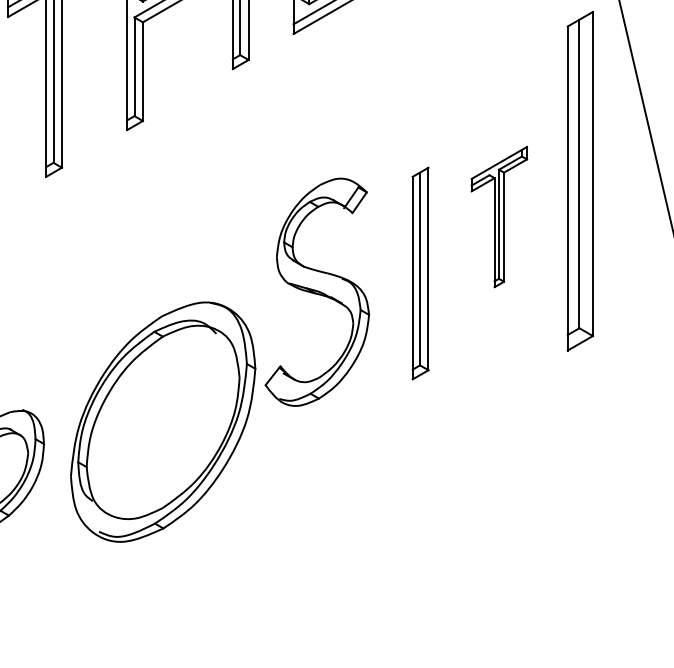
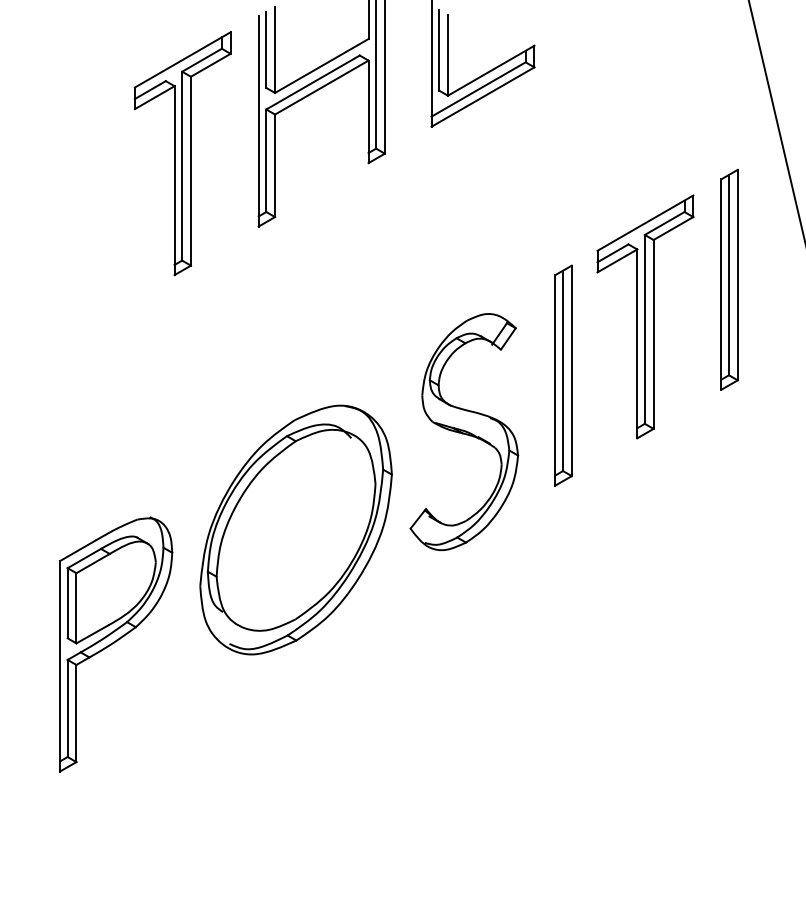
part: (580, 181) -> (729, 279), size x0.62
part: (499, 216) -> (645, 316), size x1.67
part: (317, 292) -> (464, 432), moved

